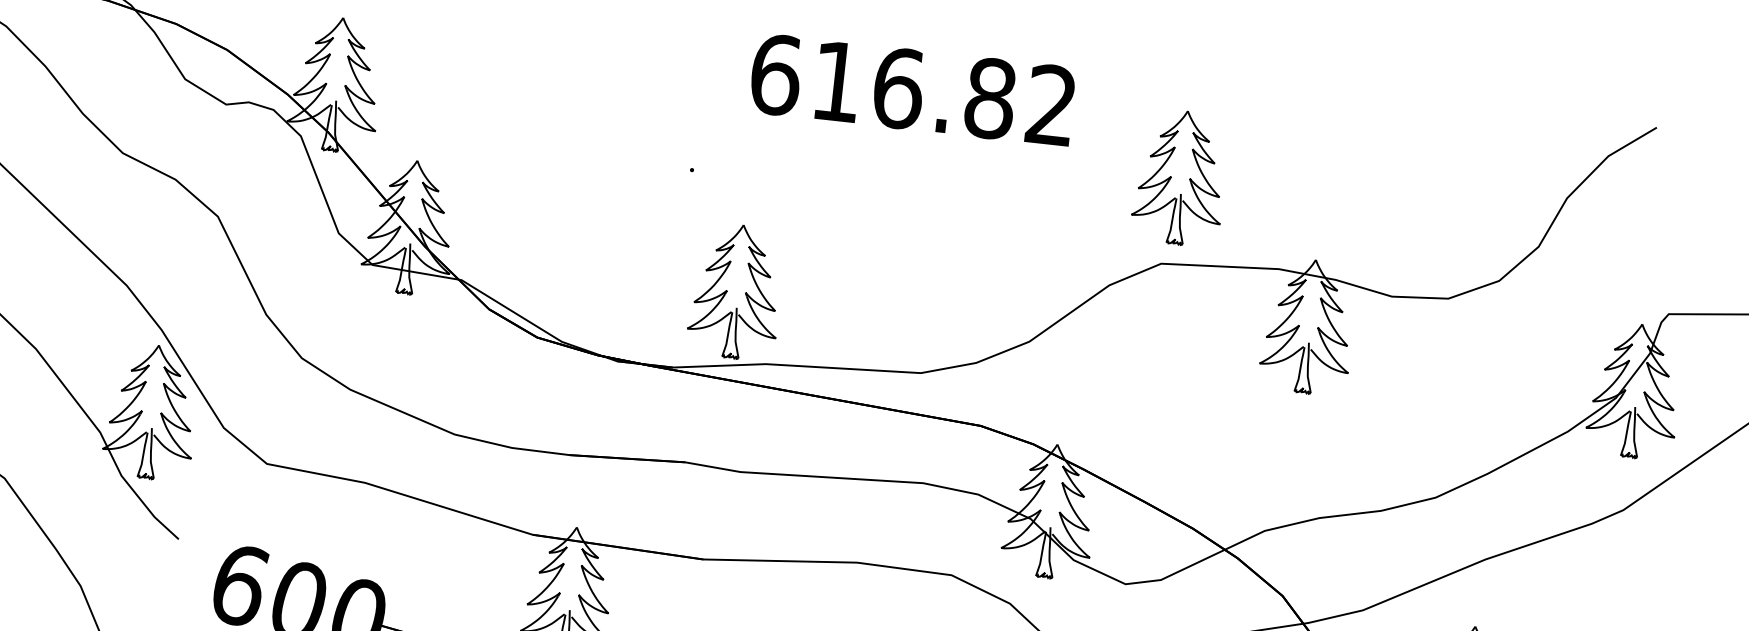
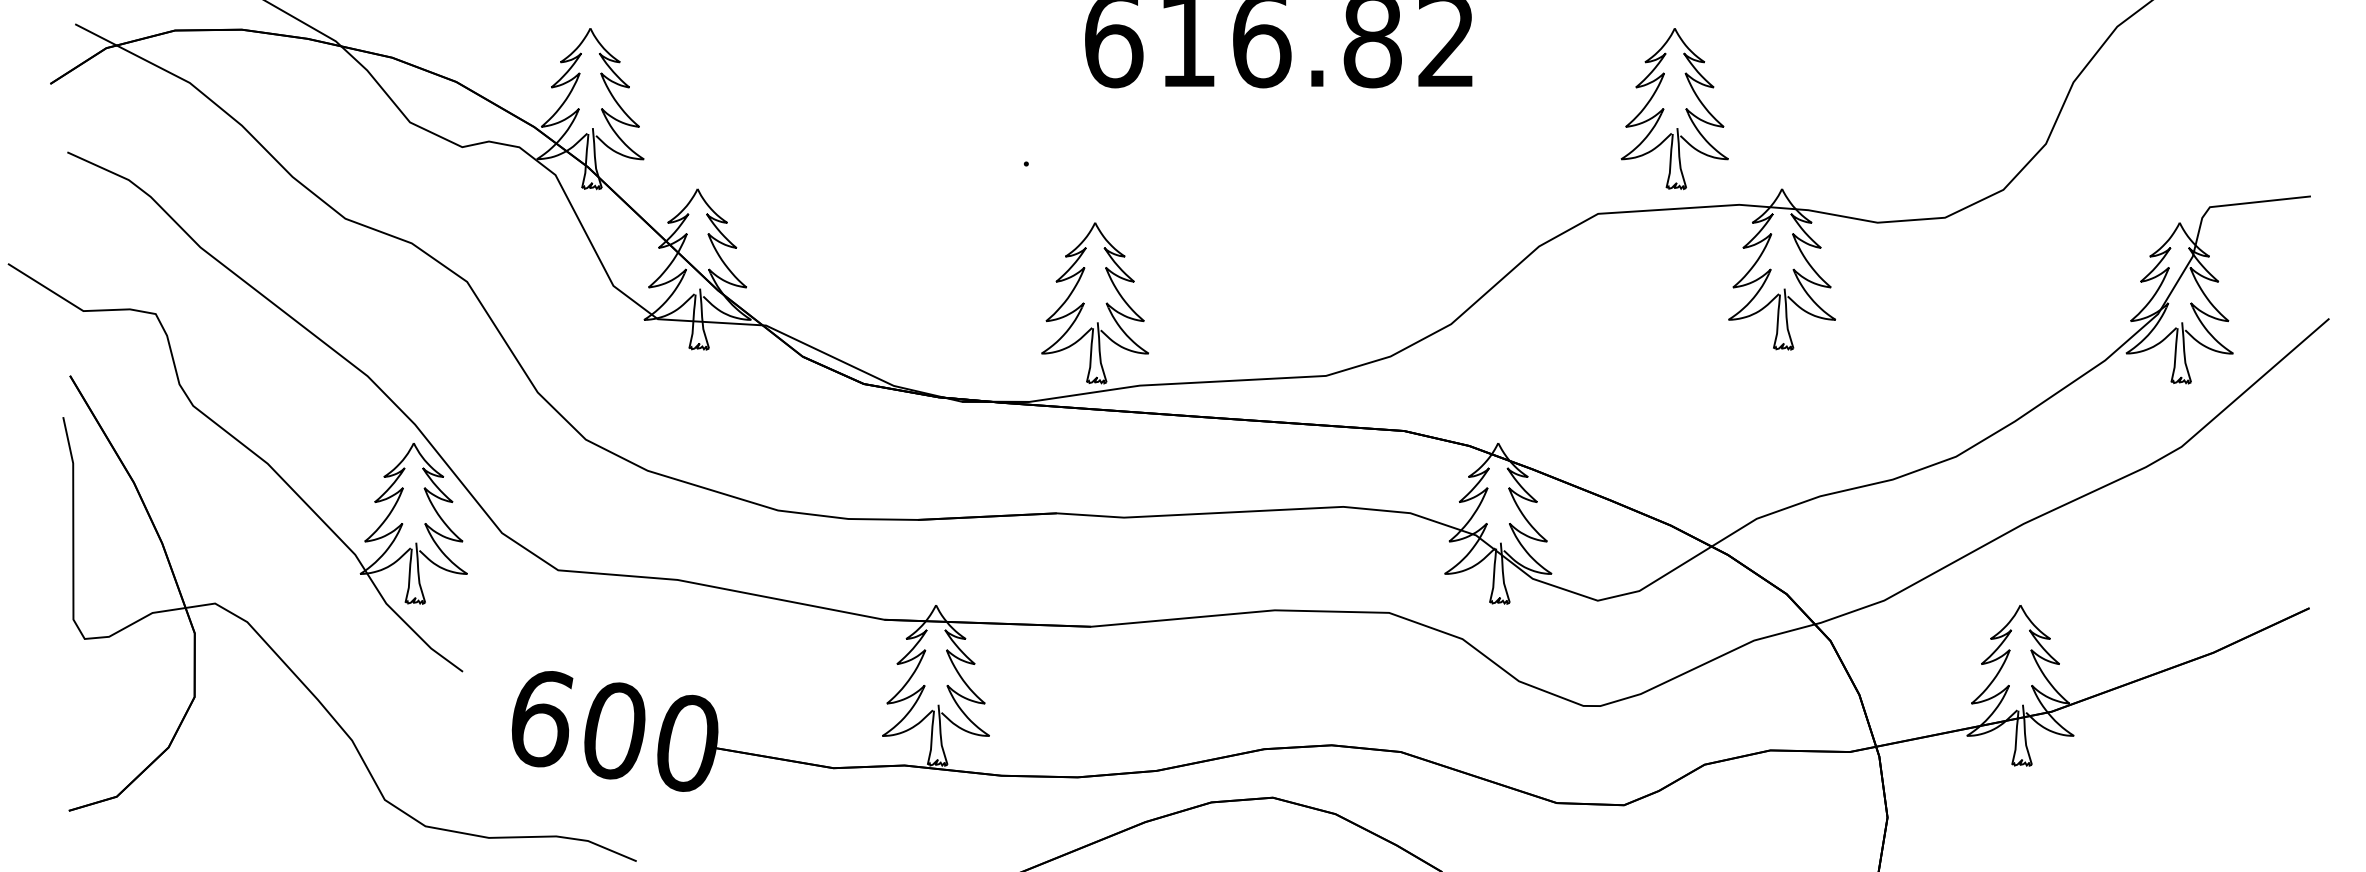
part: (1180, 178) -> (1674, 109), moved

